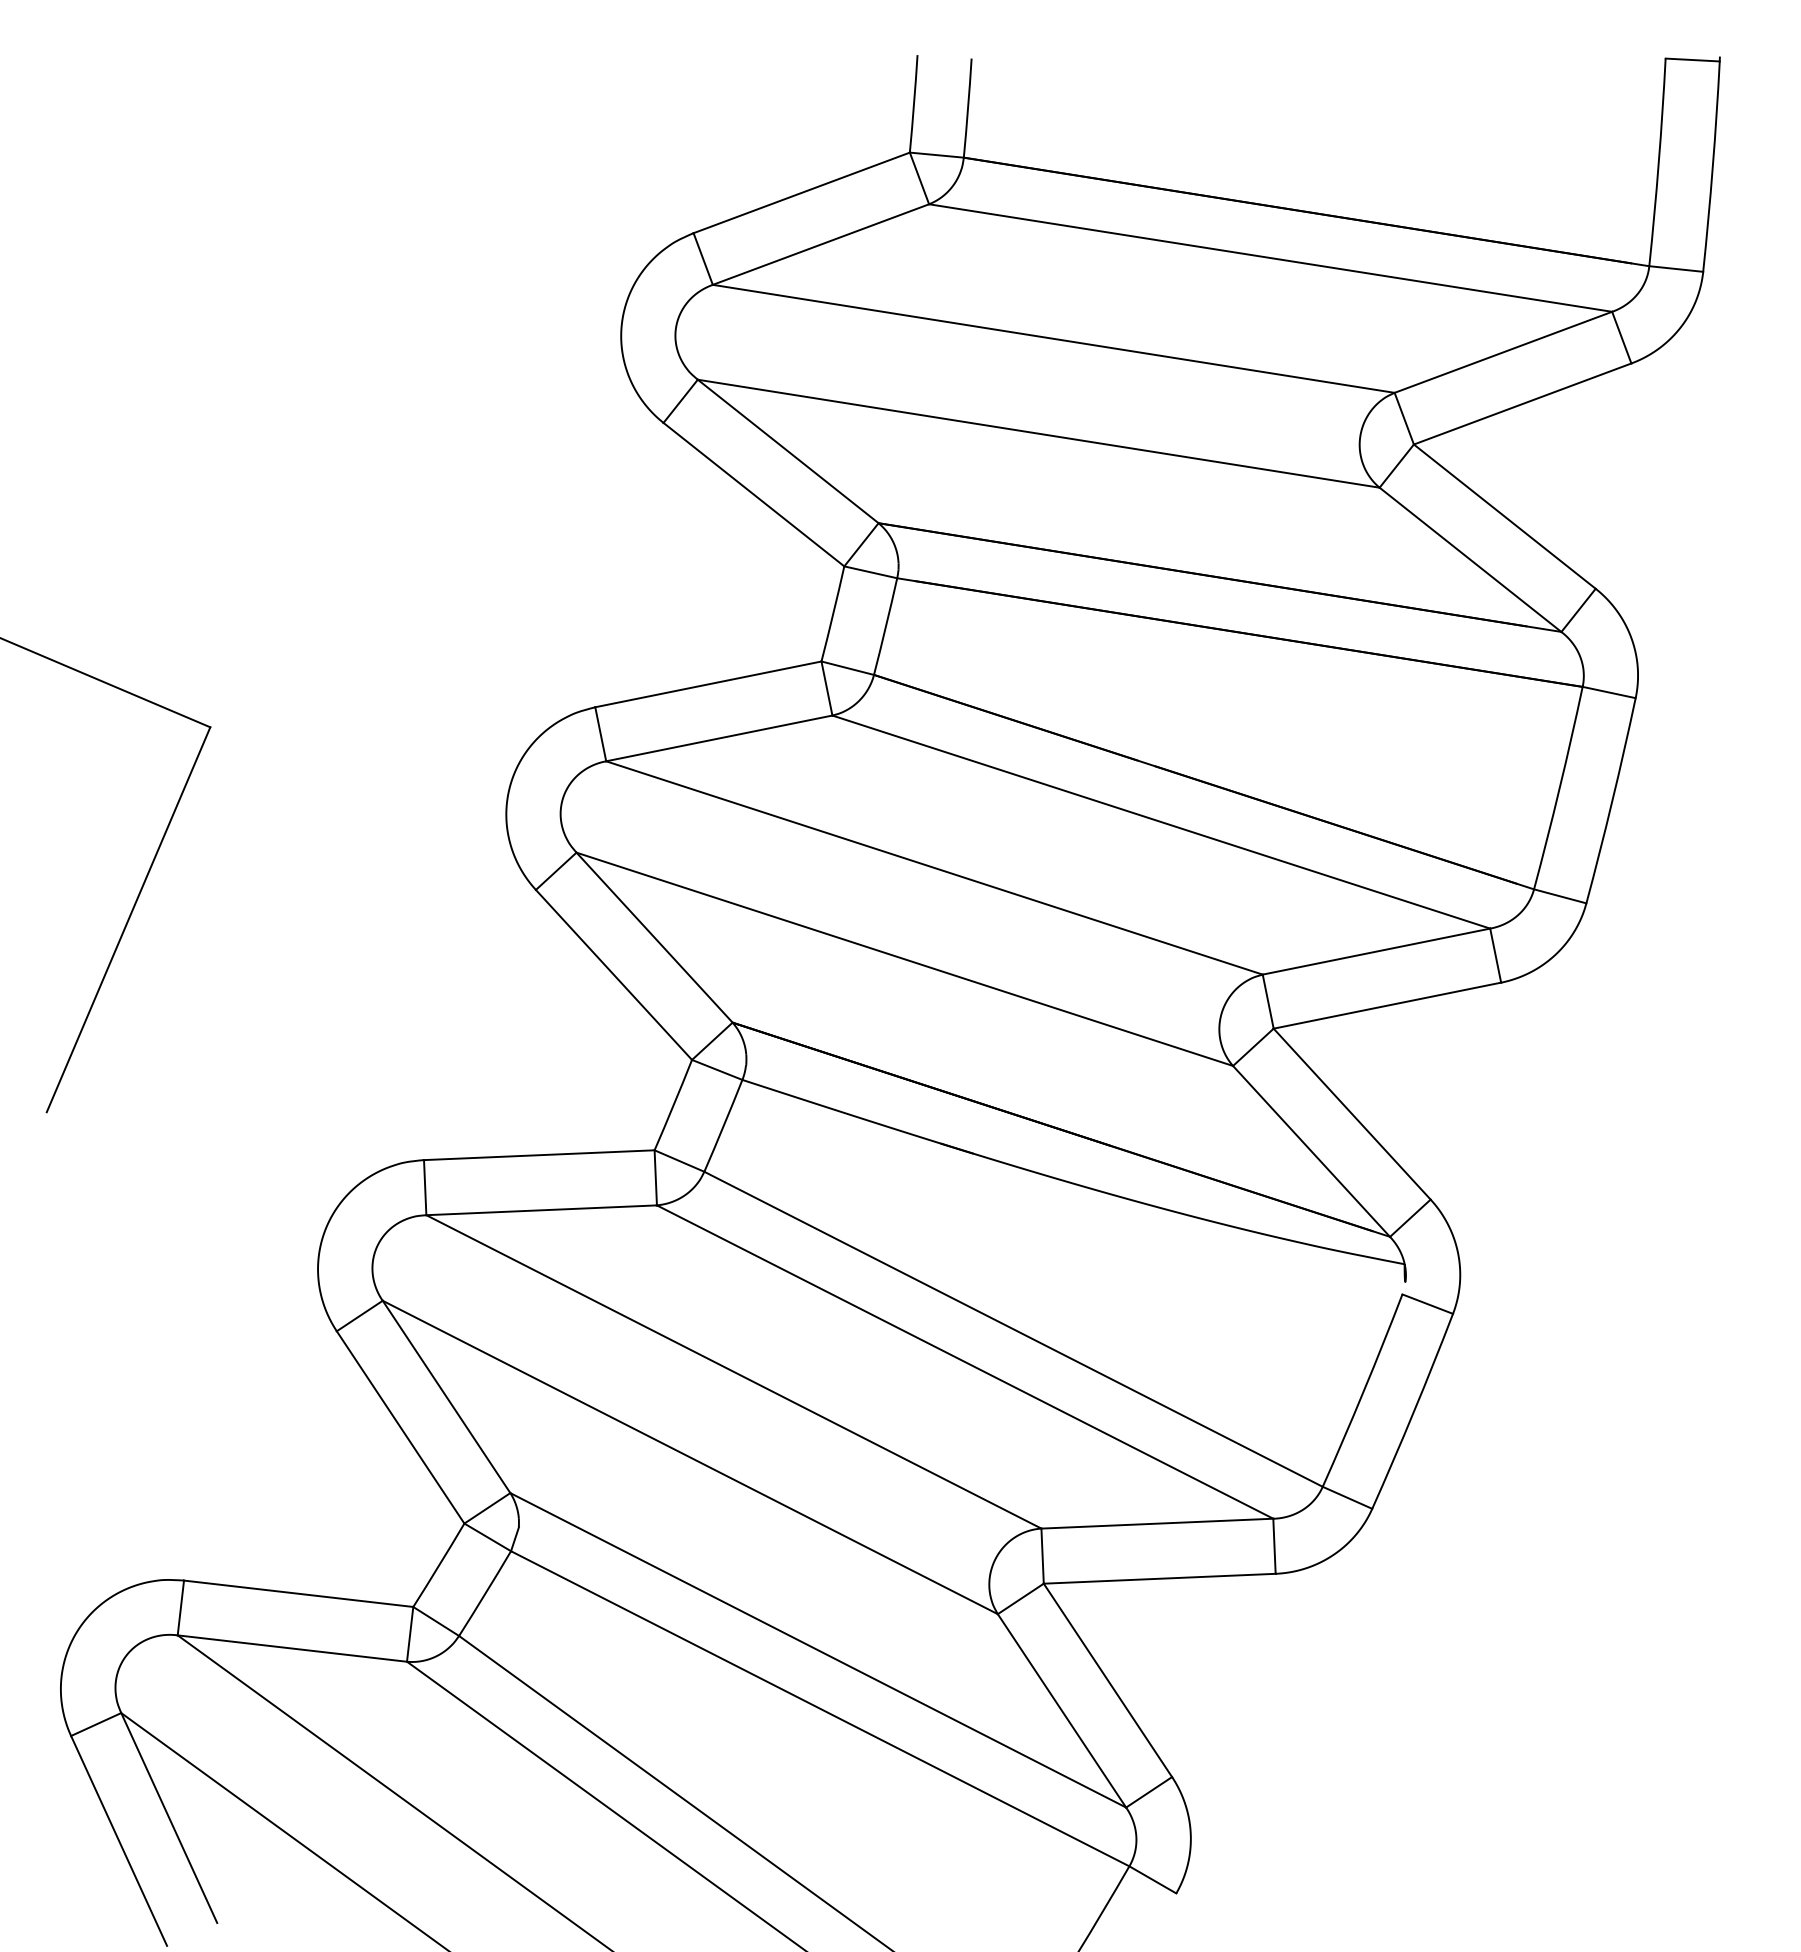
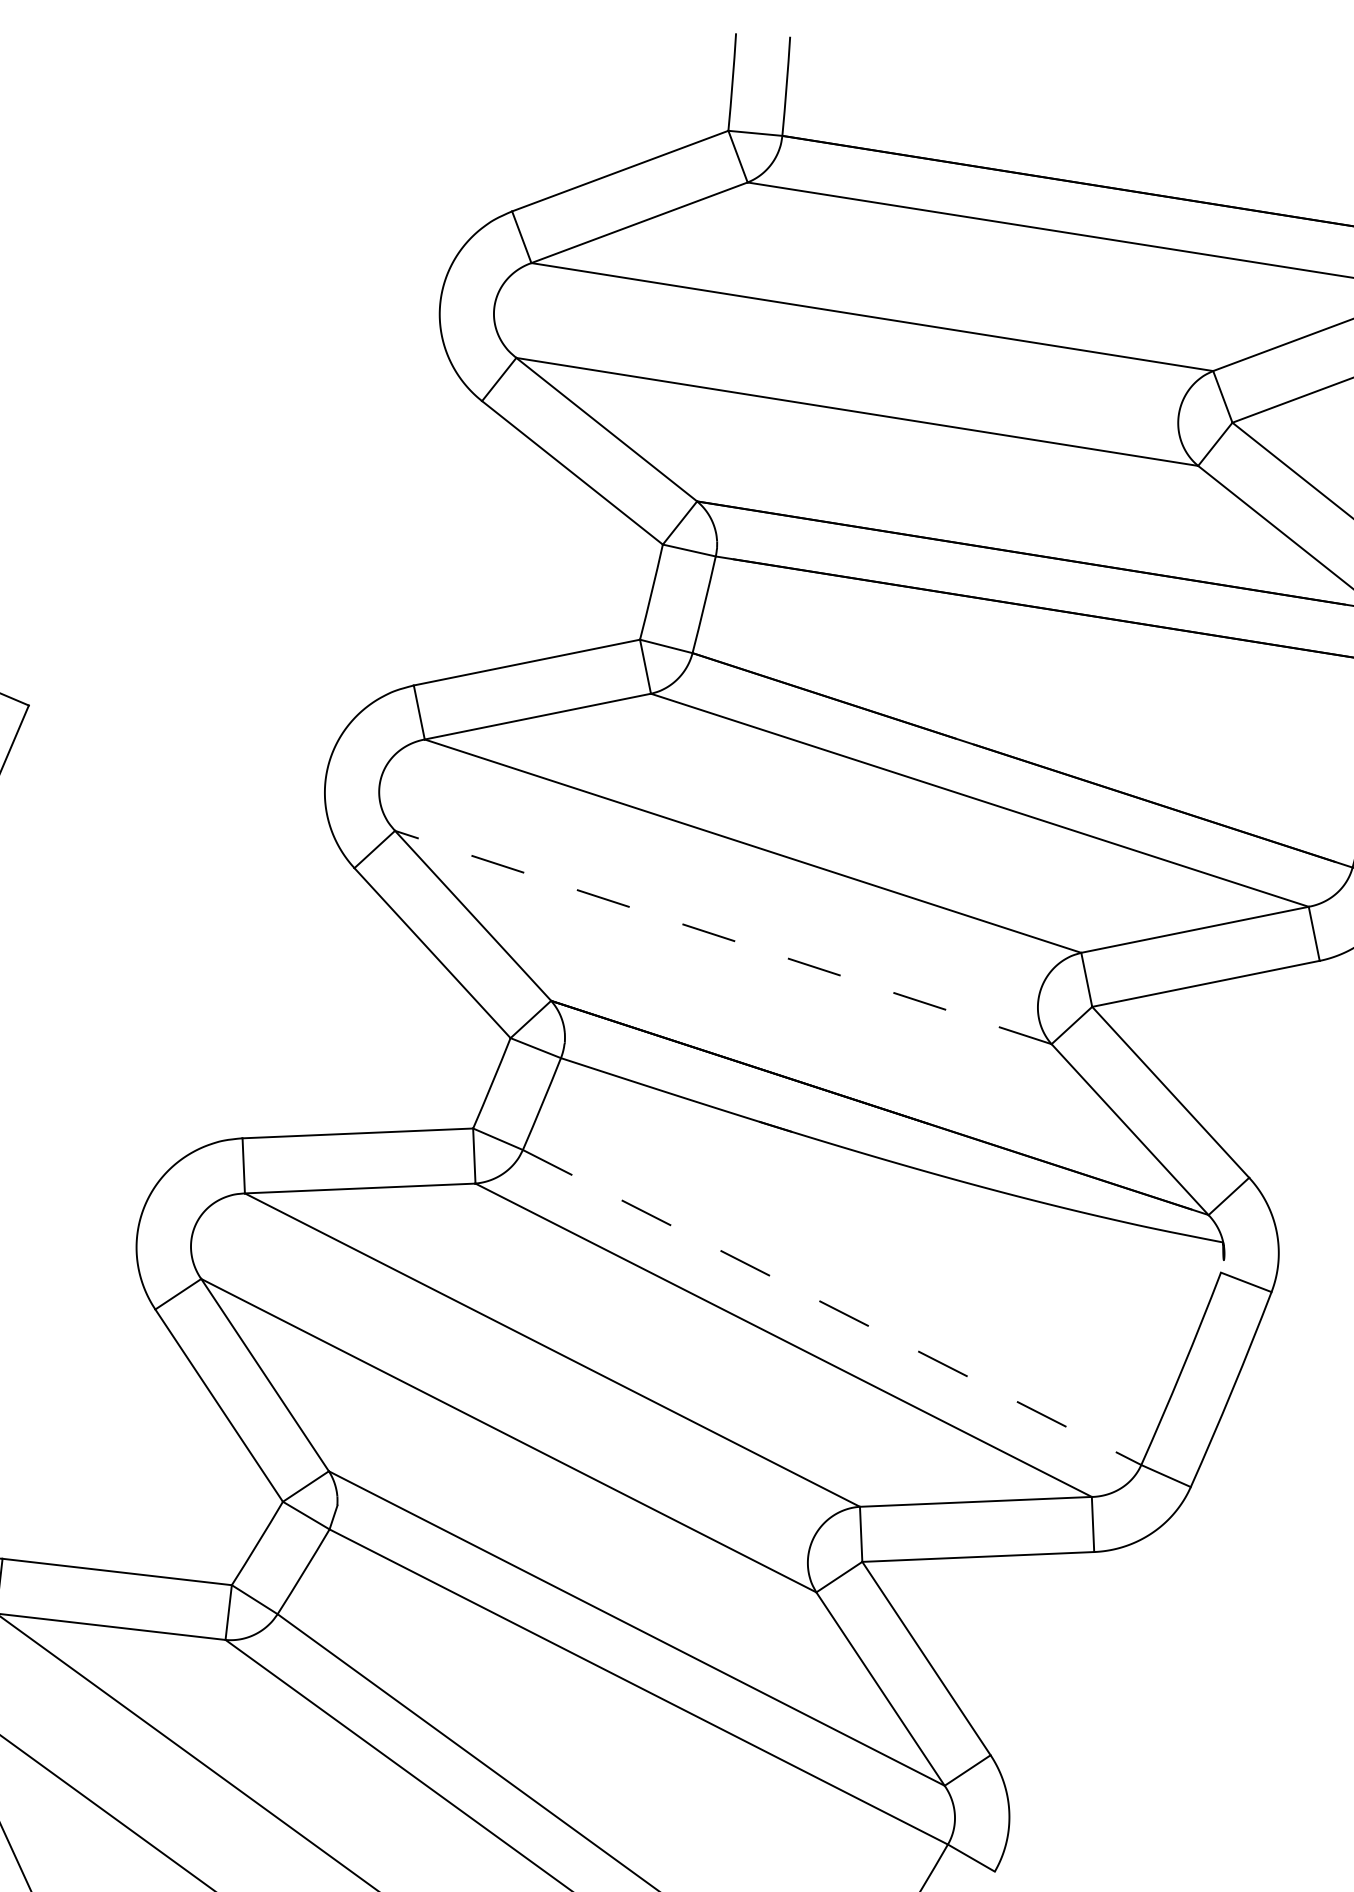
line: (904, 959) -> (723, 937), solid -> dashed
line: (1014, 1329) -> (833, 1307), solid -> dashed

